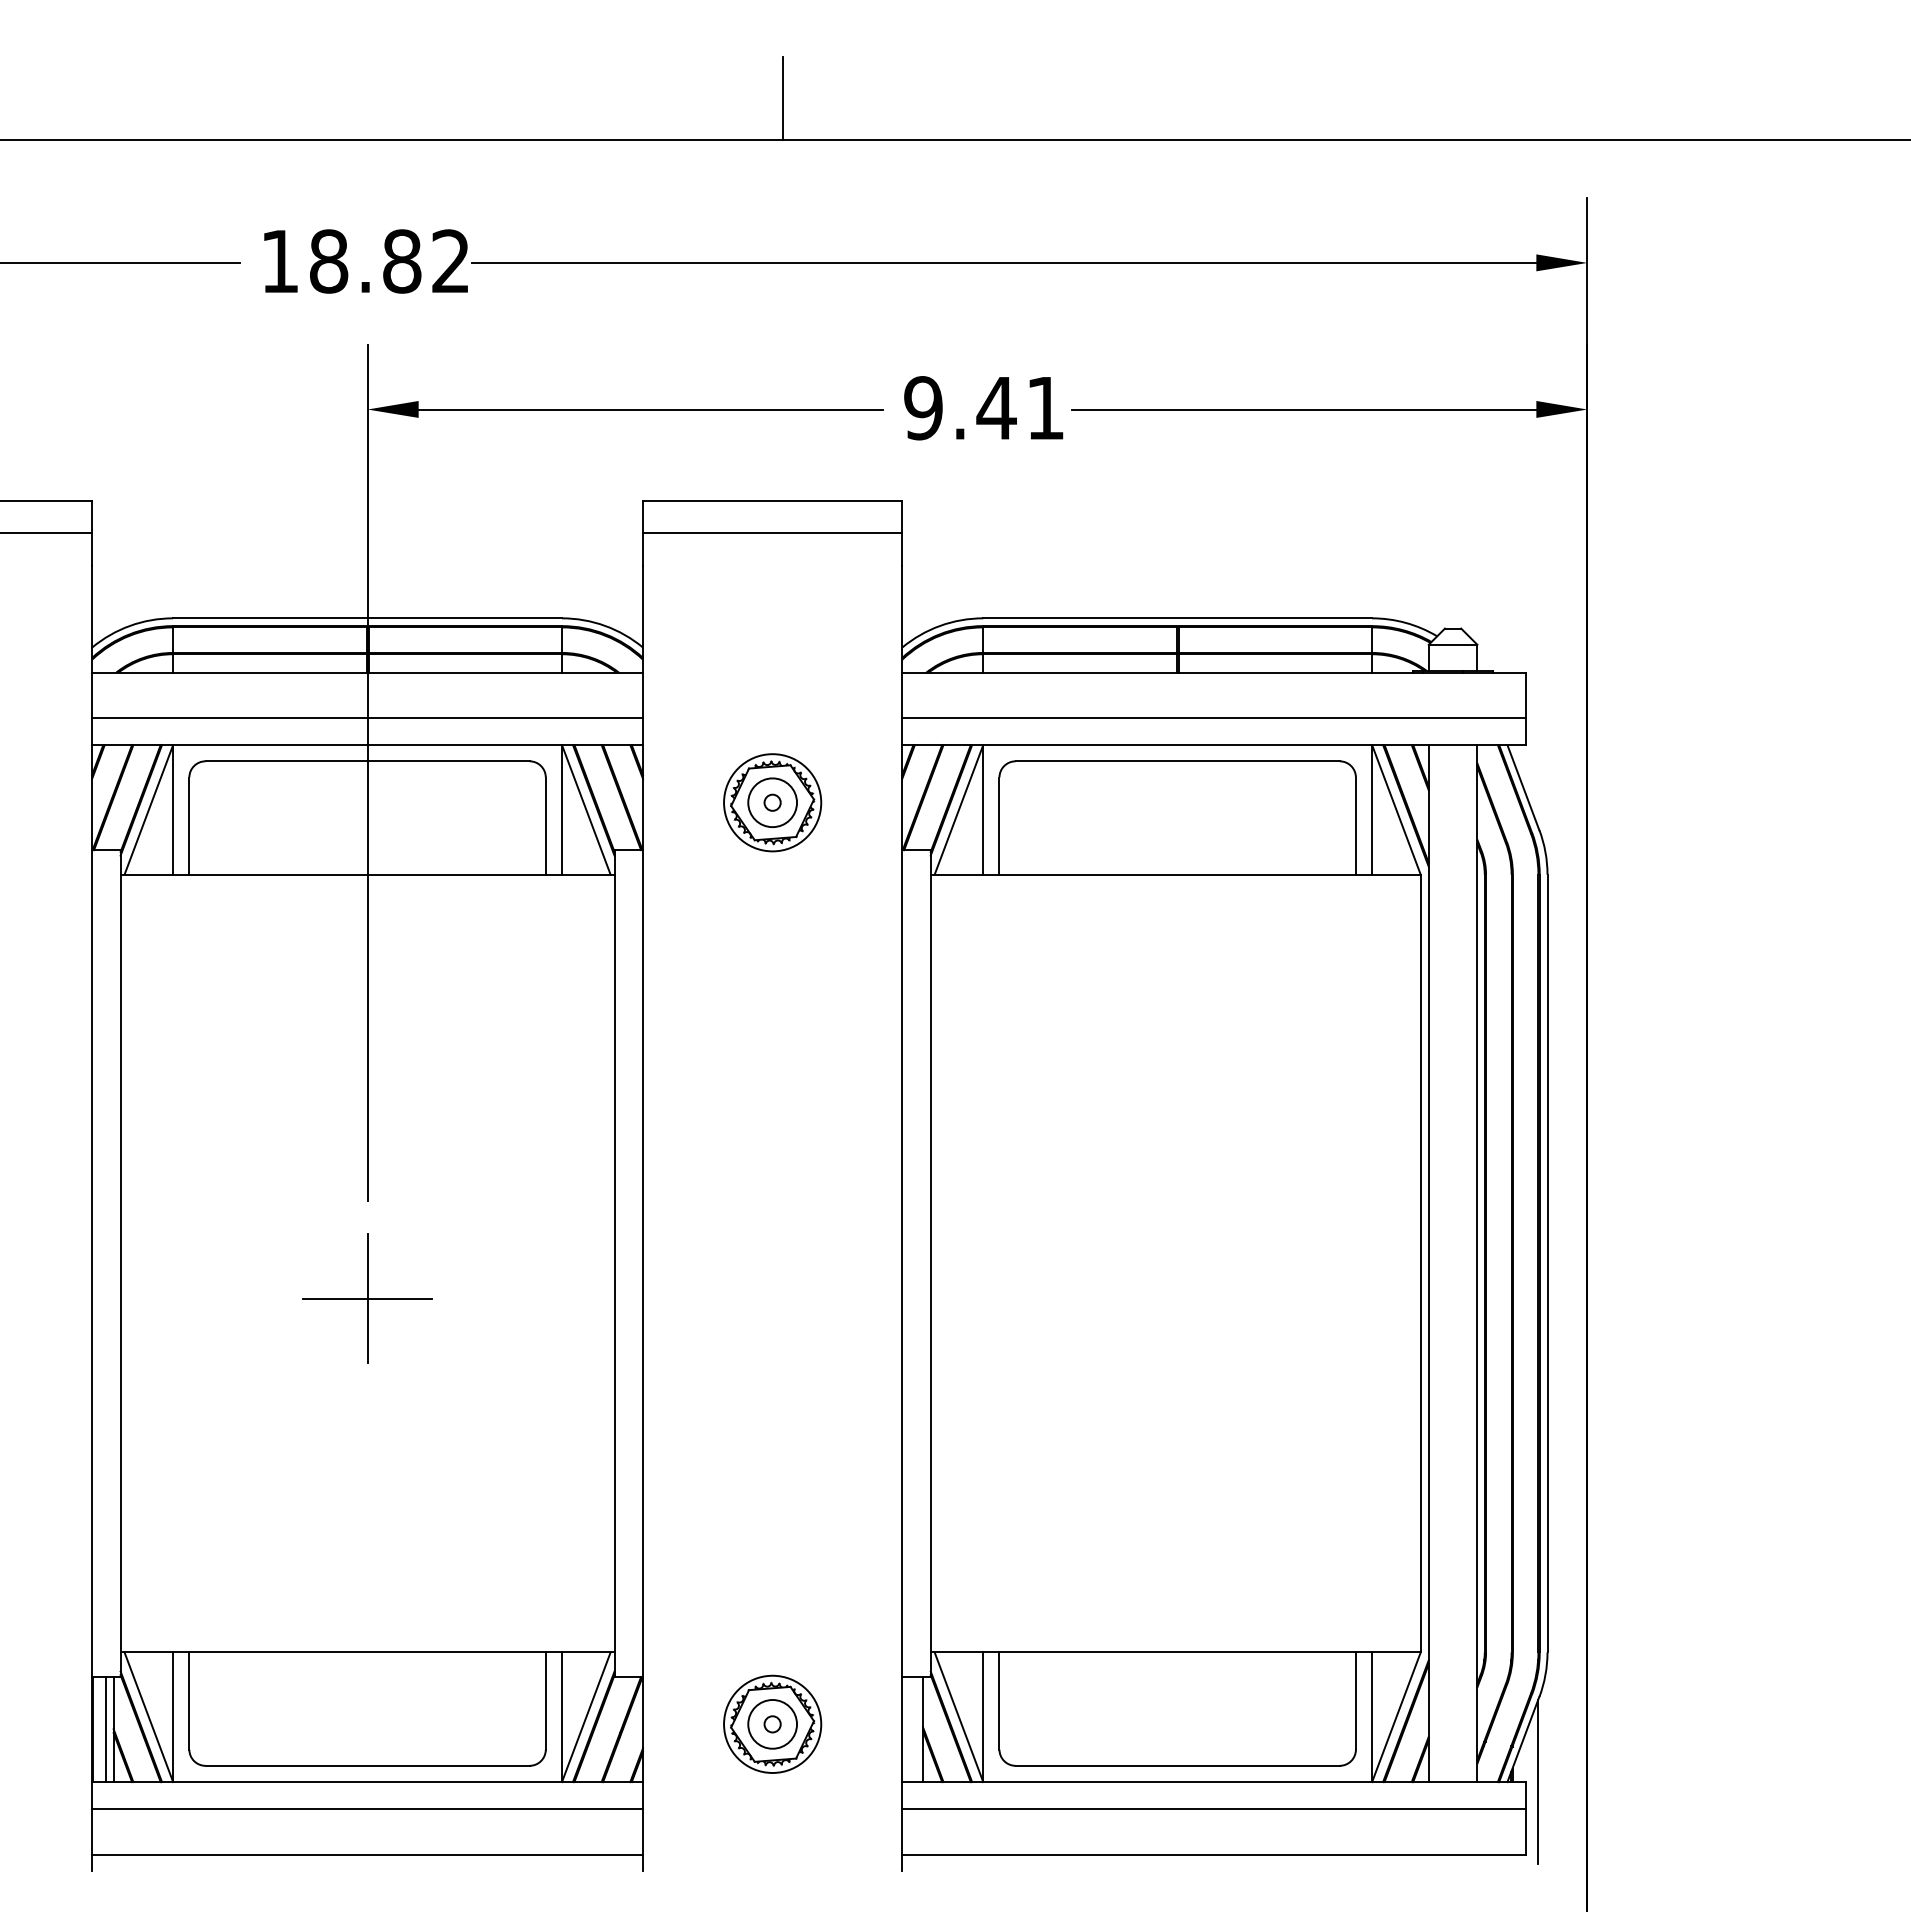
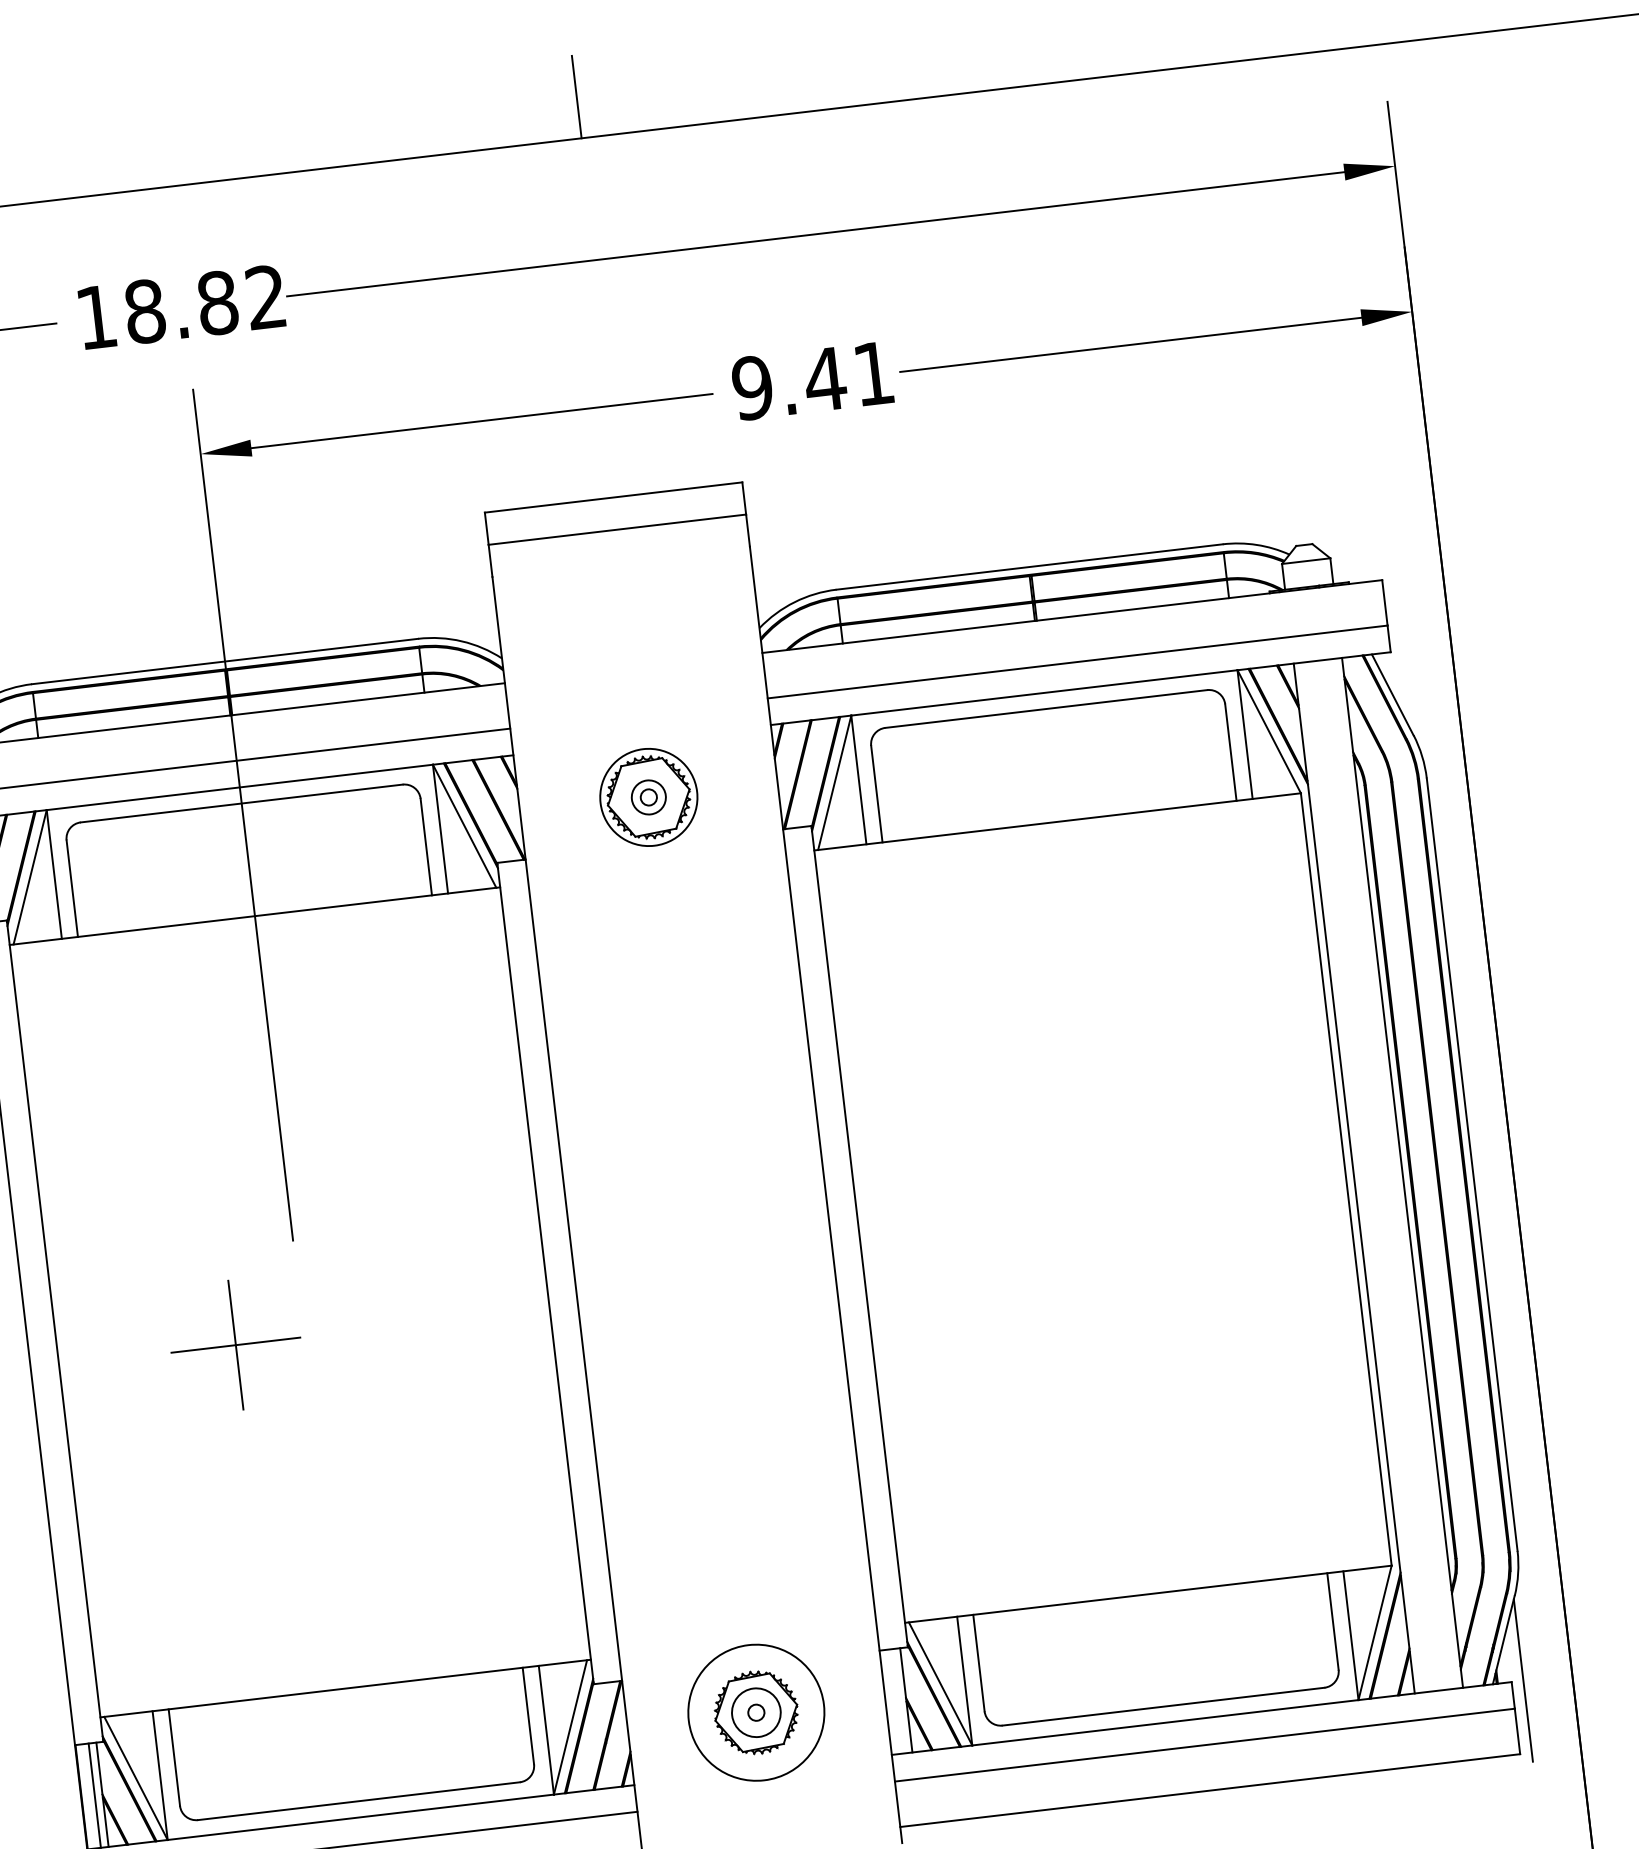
circle: (772, 802) -> (648, 797), size x0.7
part: (367, 1298) -> (235, 1345), moved
circle: (772, 1723) -> (756, 1711), size x1.4

